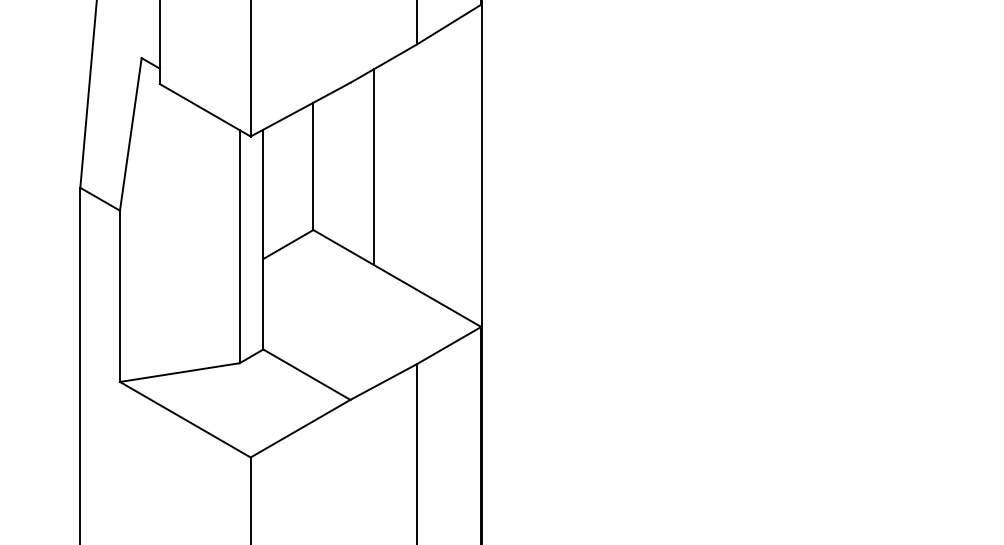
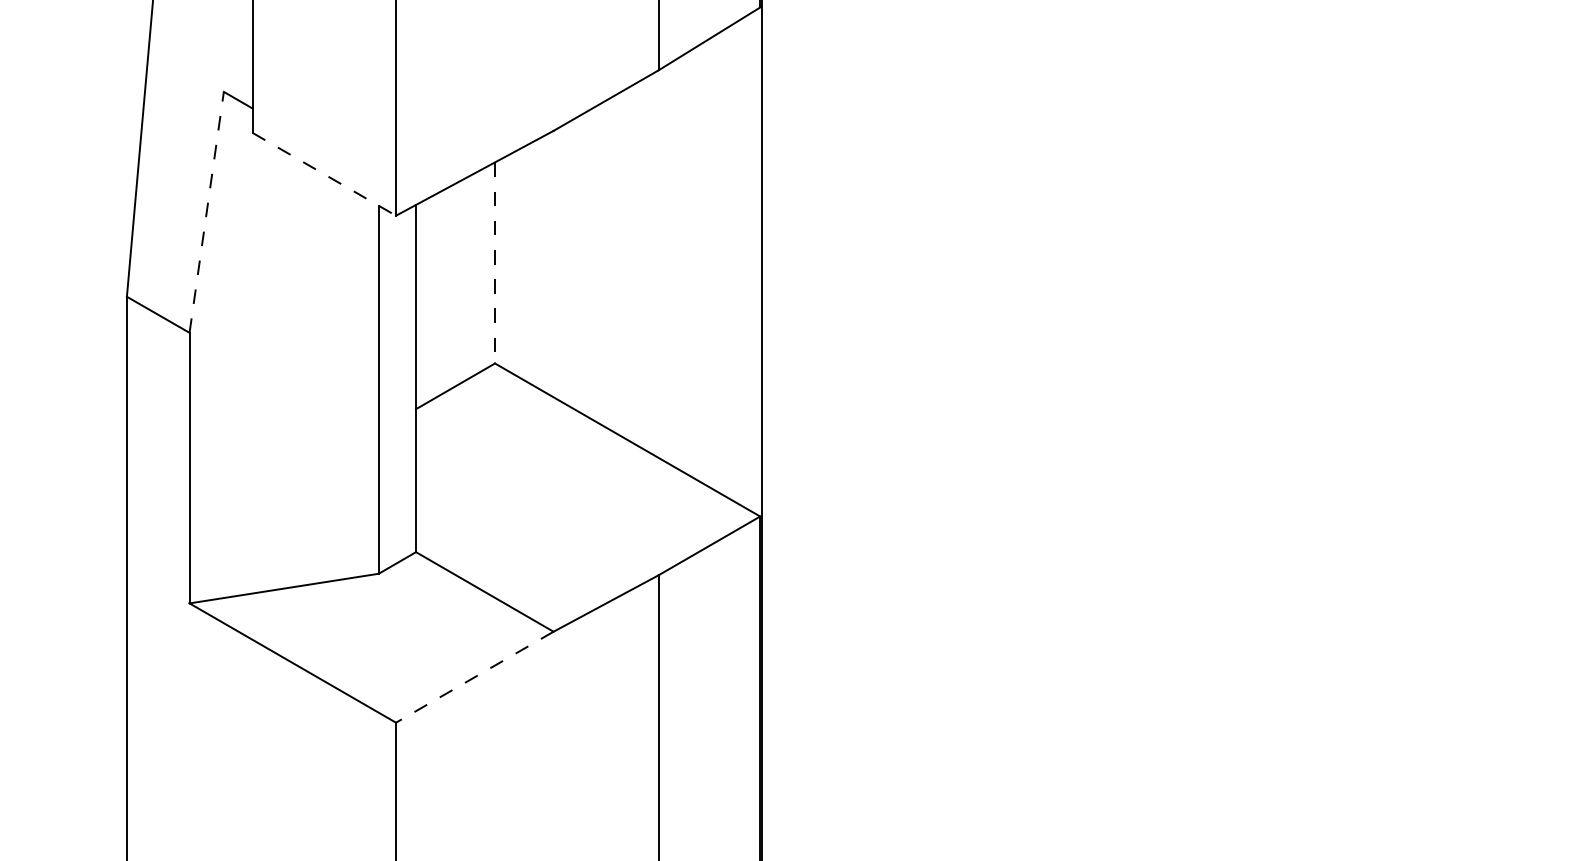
line: (205, 110) -> (324, 174), solid -> dashed
line: (130, 133) -> (206, 210), solid -> dashed
line: (313, 166) -> (495, 263), solid -> dashed
line: (374, 166) -> (591, 263), removed
line: (300, 428) -> (474, 676), solid -> dashed

